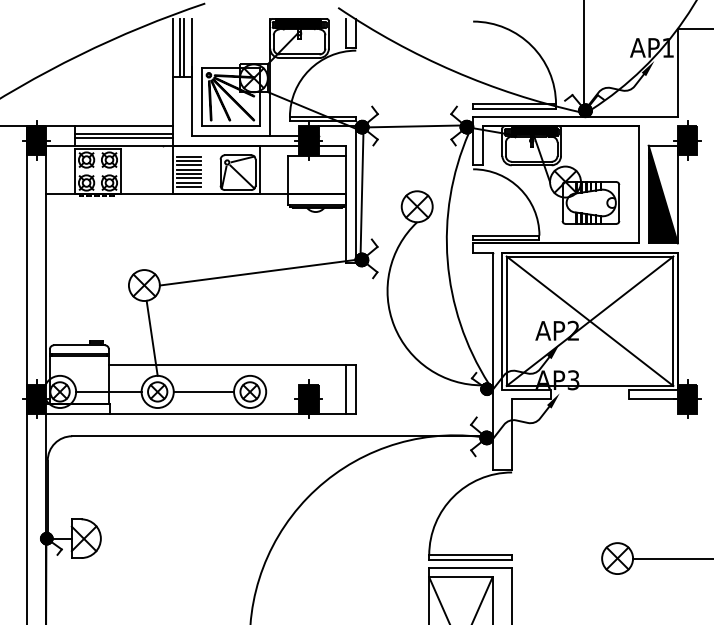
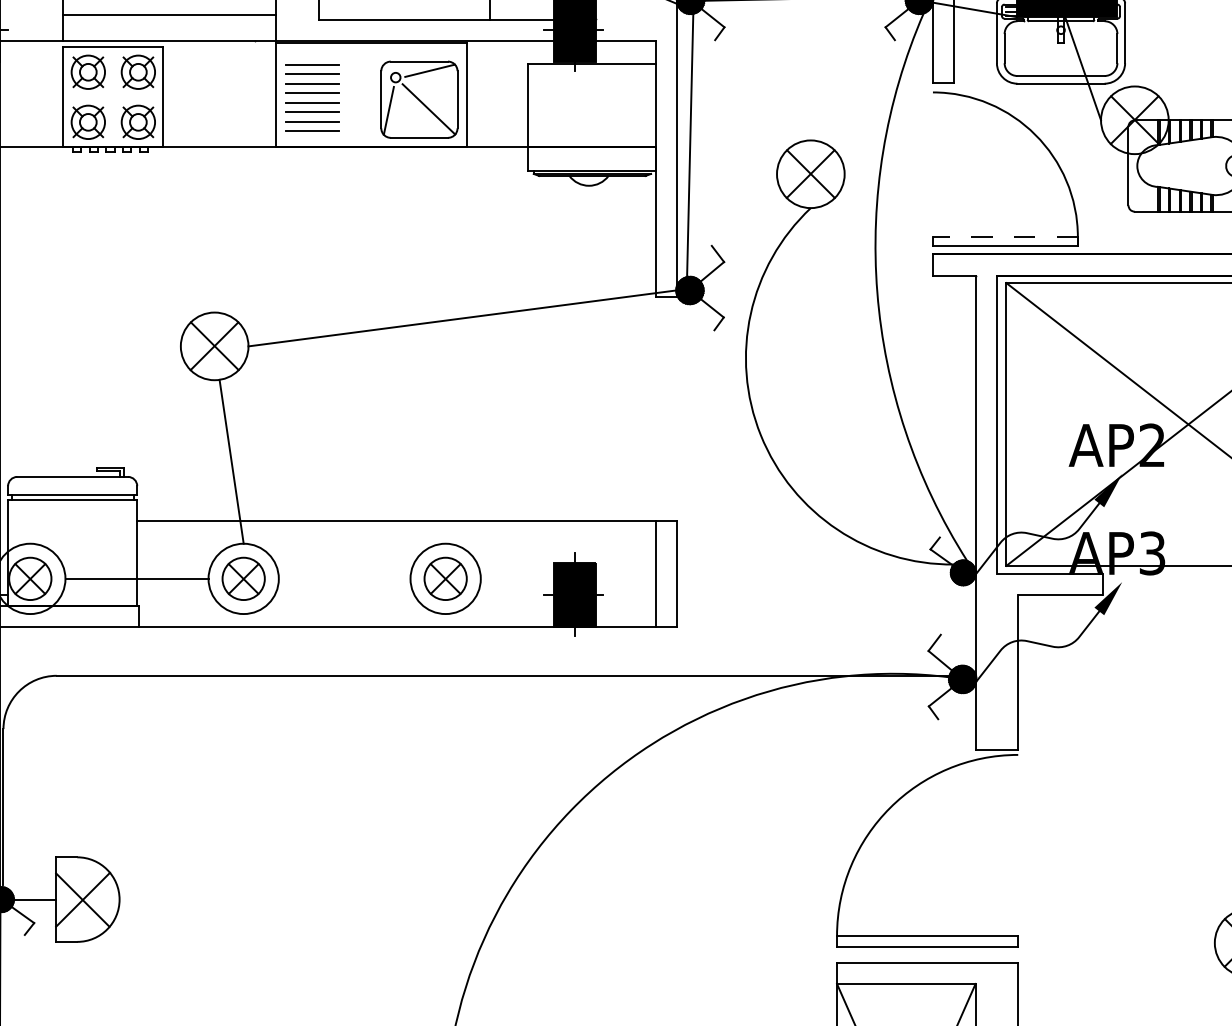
line: (123, 137) -> (168, 22), removed
line: (505, 235) -> (1003, 237), solid -> dashed
line: (203, 391) -> (343, 577), removed

